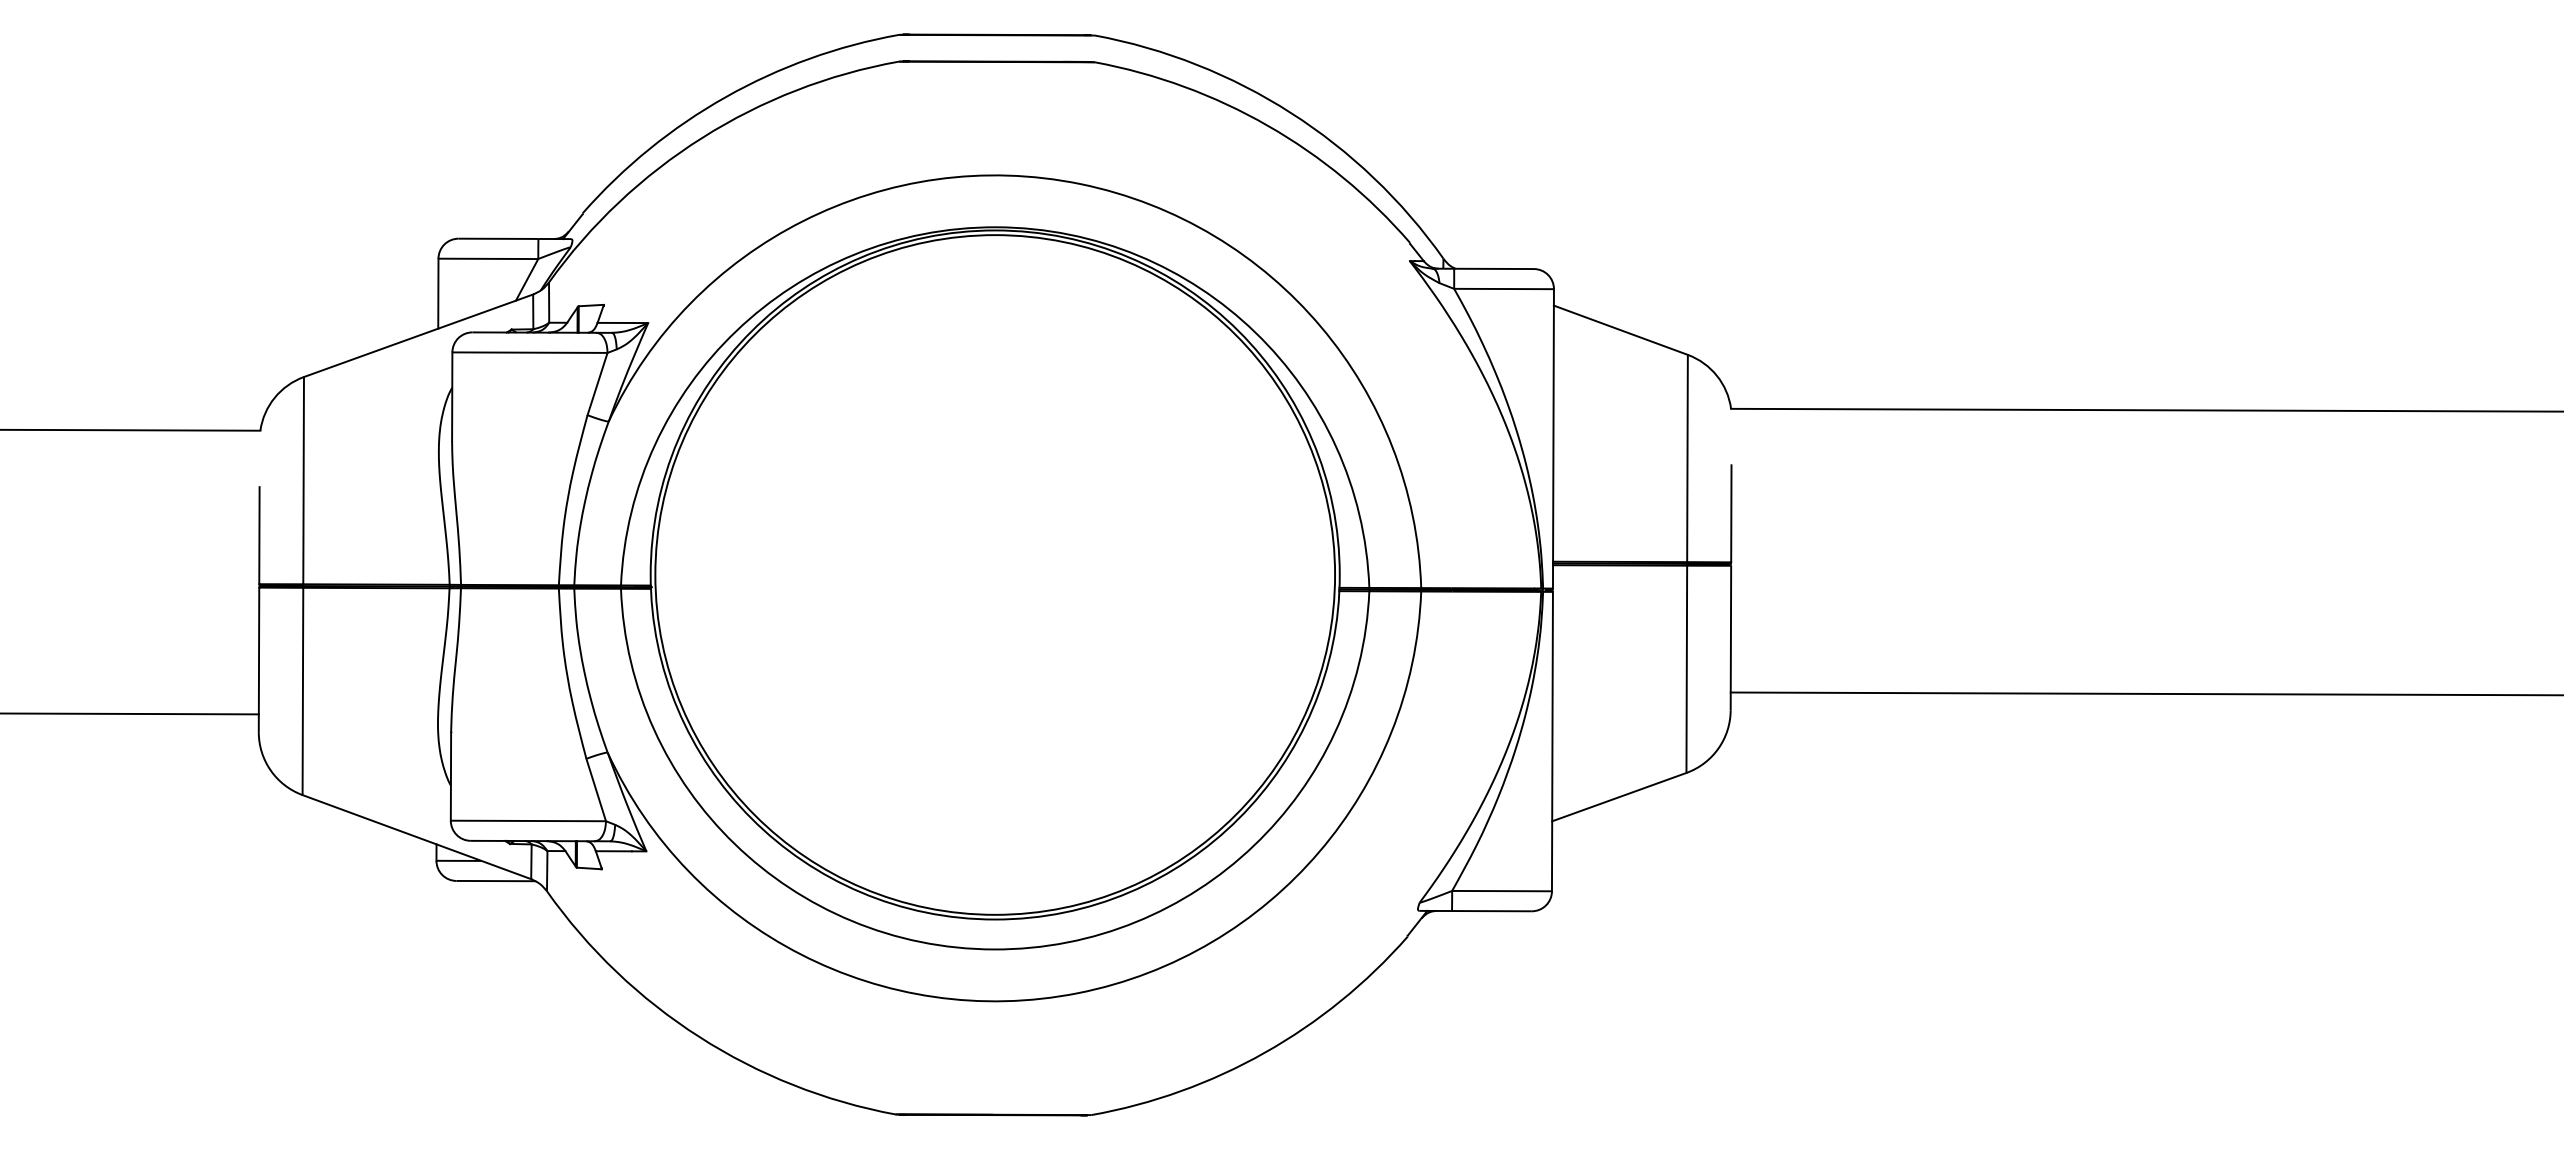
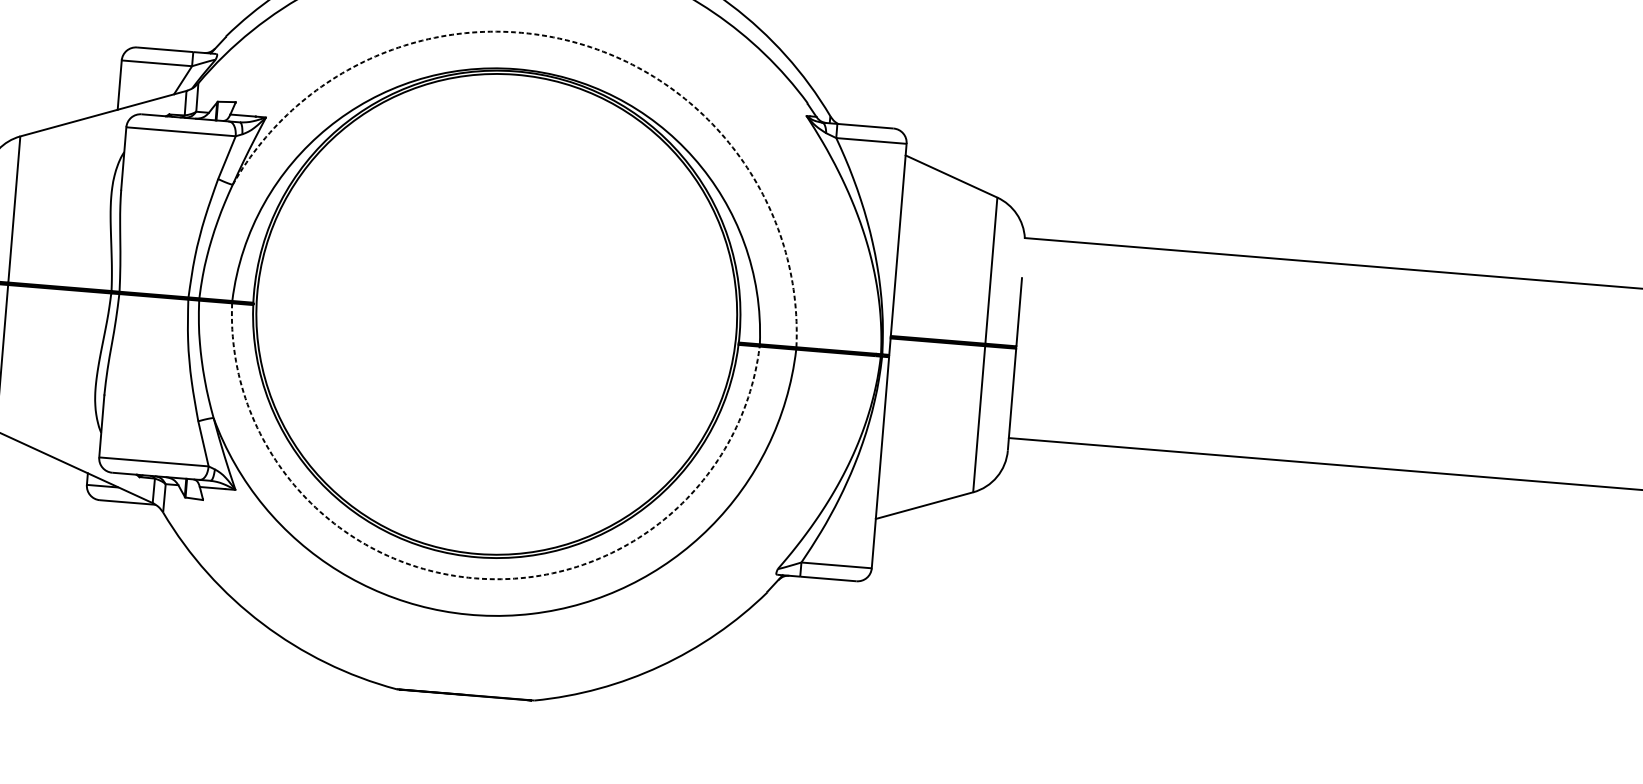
arc: (1080, 184) -> (578, 43), solid -> dashed
arc: (993, 949) -> (474, 578), solid -> dashed

